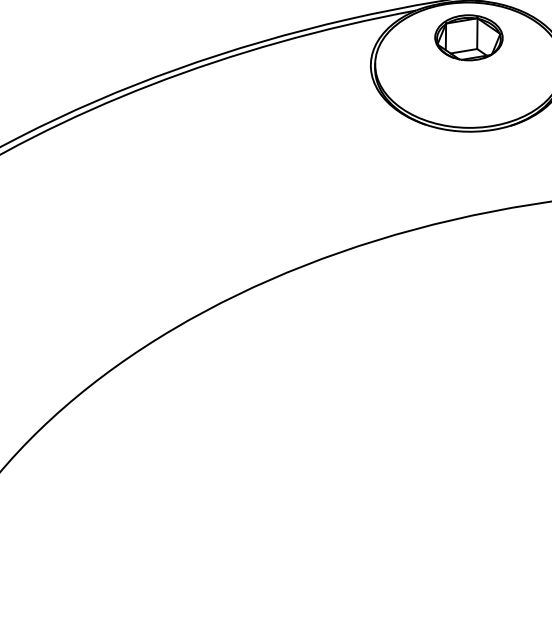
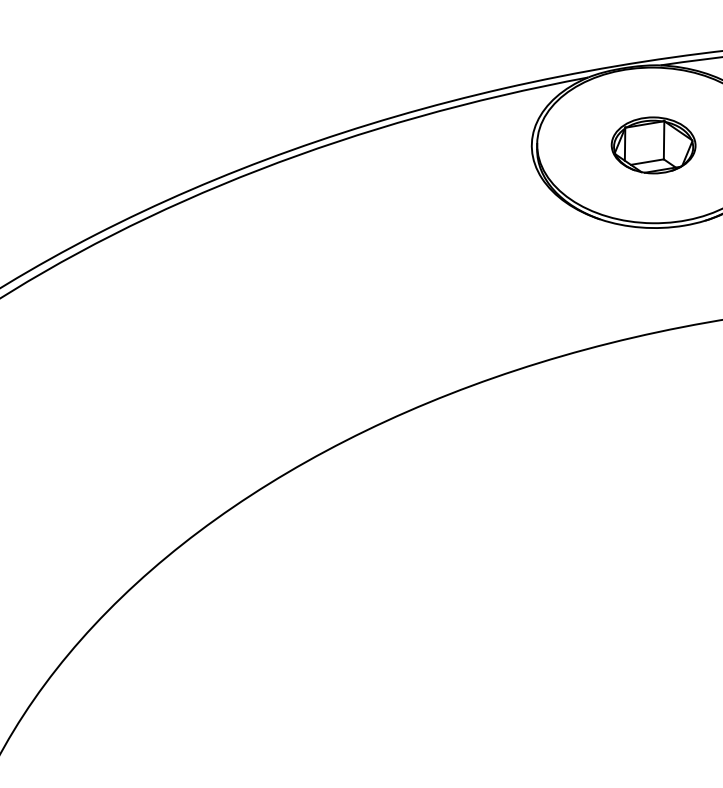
part: (468, 37) -> (653, 145), moved

